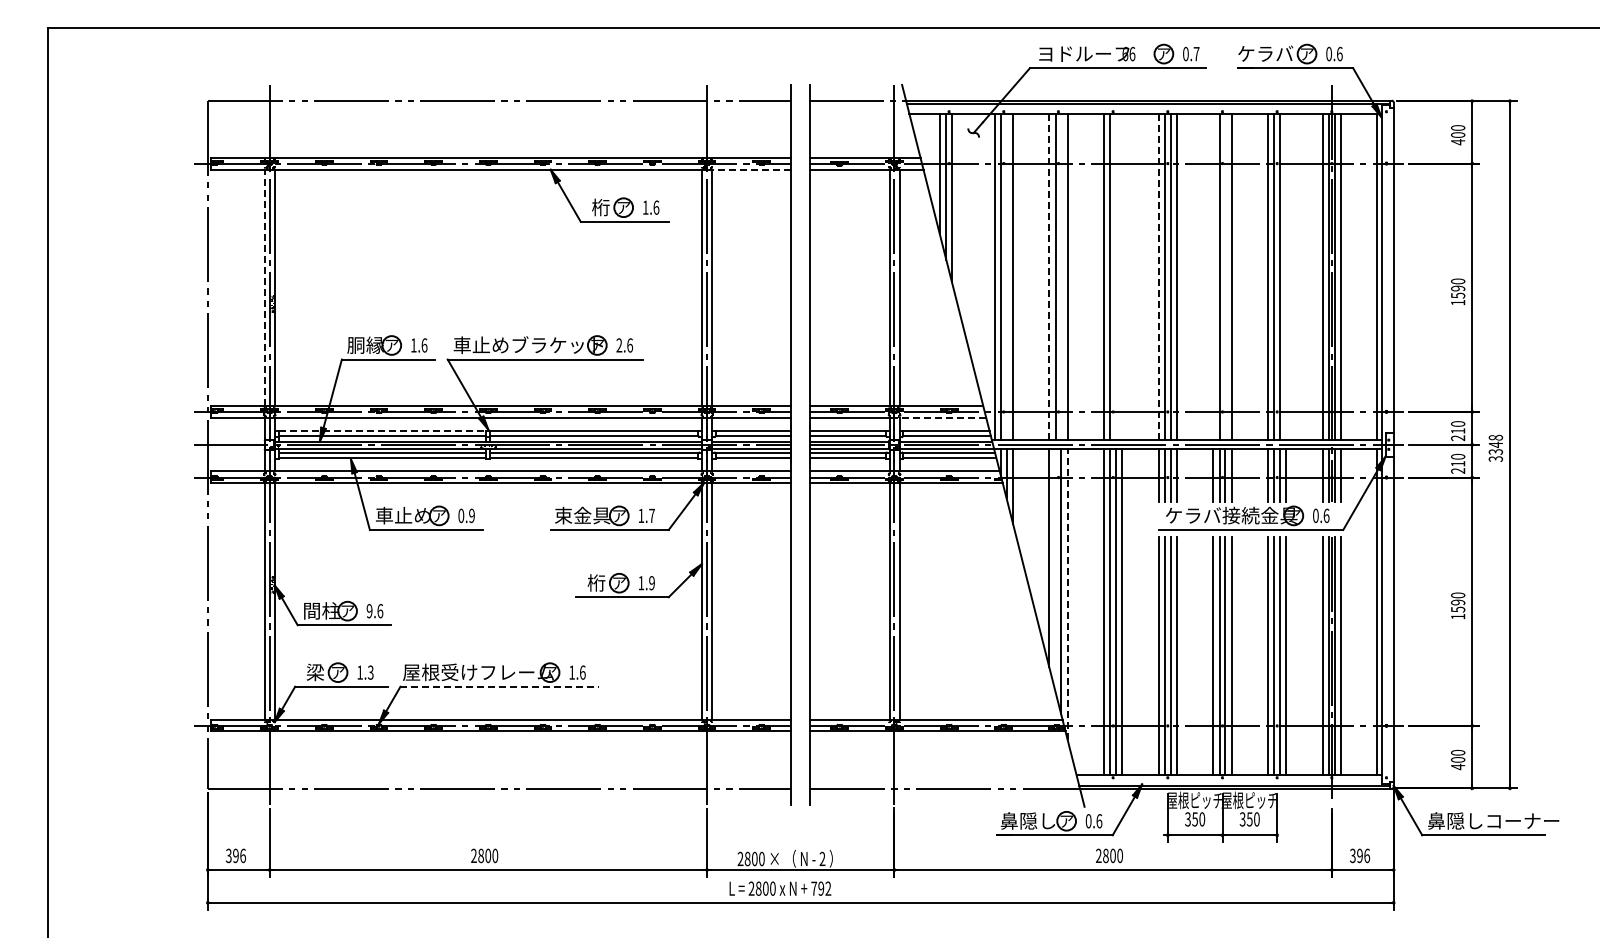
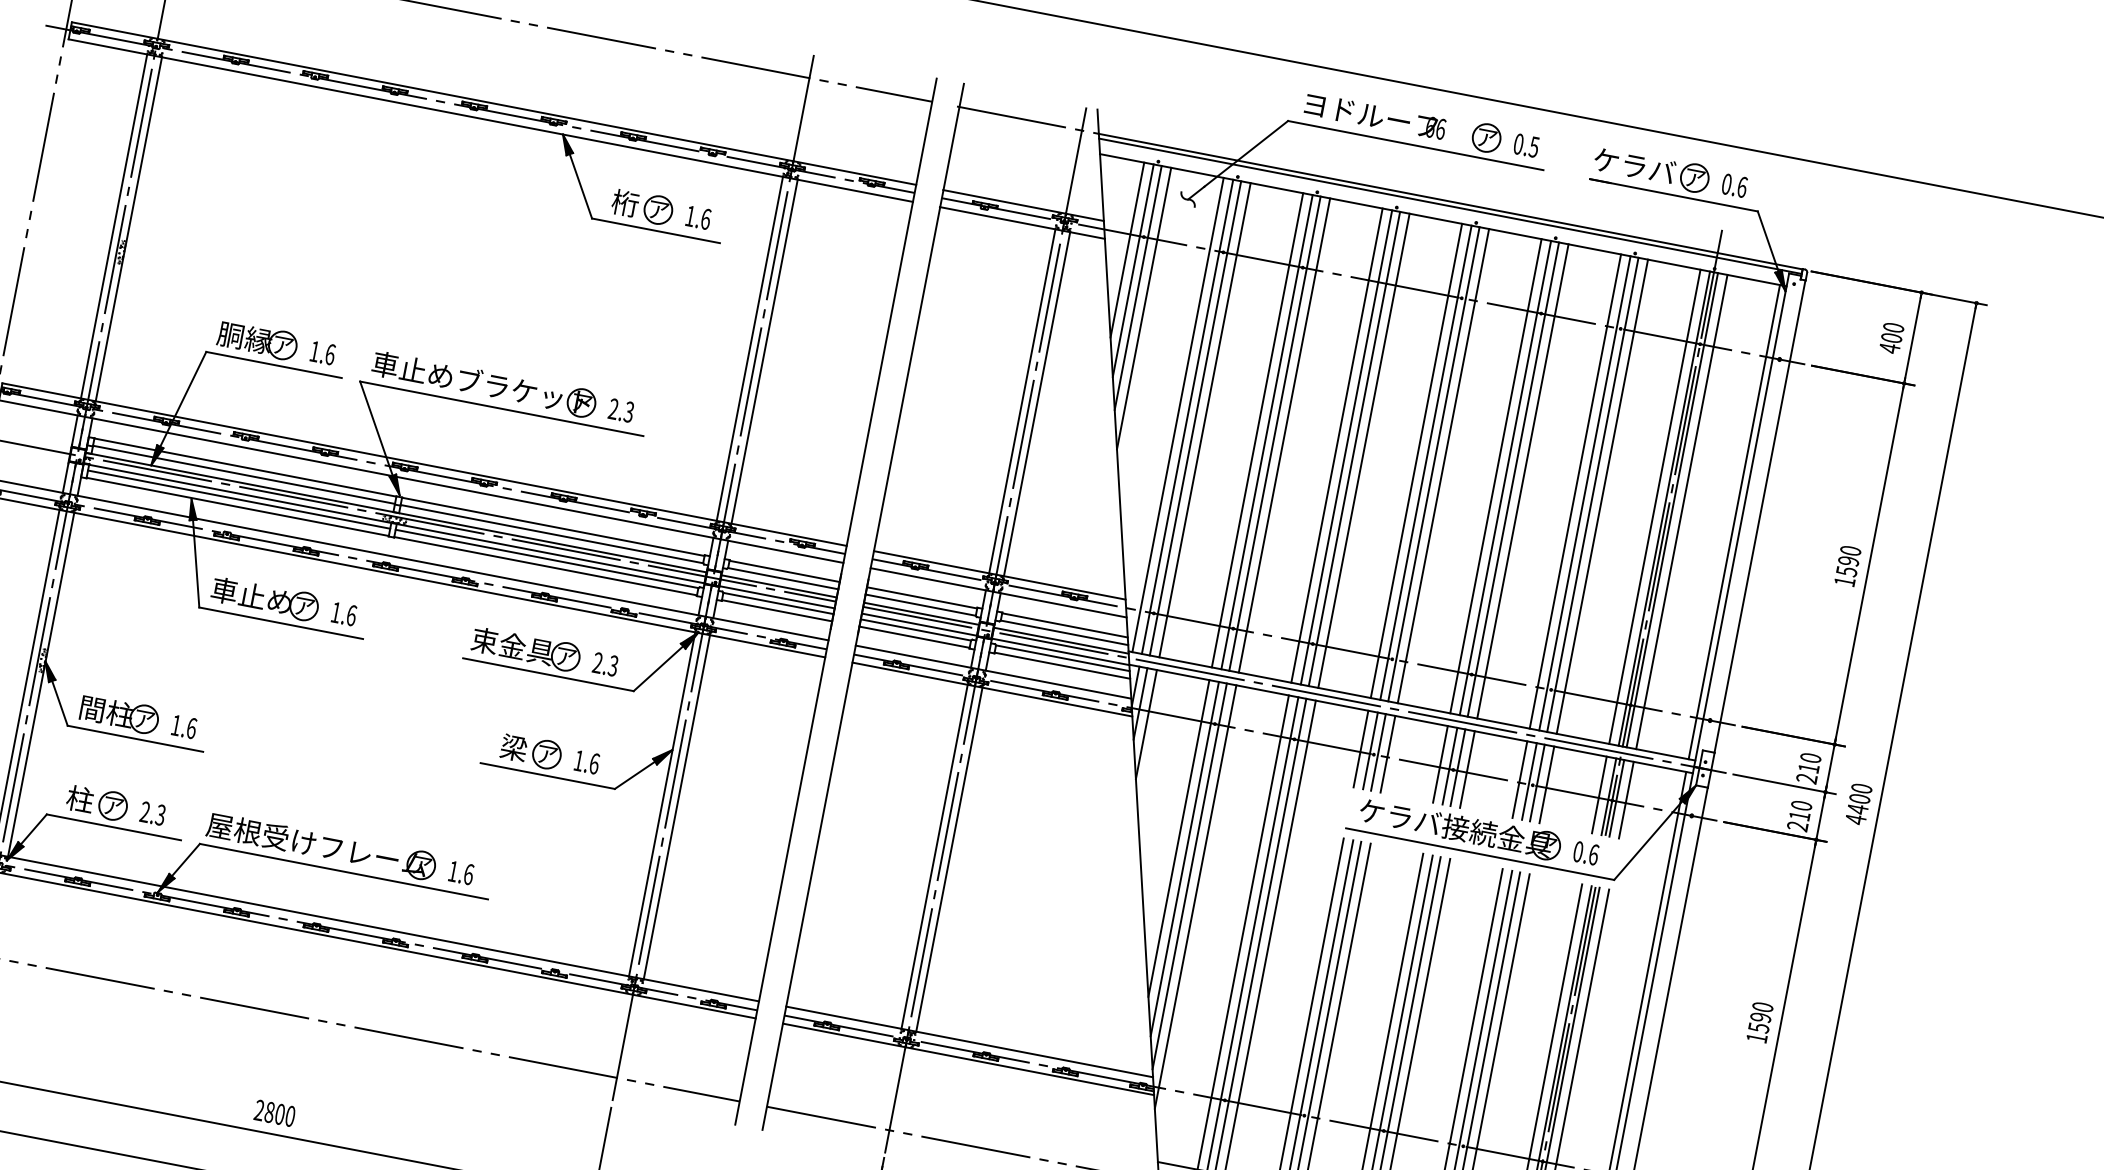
text: (1196, 54) -> (1533, 147), 0.7 -> 0.5
line: (748, 169) -> (850, 189), dashed -> solid
line: (958, 210) -> (1144, 307), added
line: (1006, 277) -> (1195, 418), added
line: (1049, 277) -> (1257, 430), dashed -> solid
line: (1061, 277) -> (1275, 434), added
line: (1115, 277) -> (1353, 449), added
line: (1122, 277) -> (1363, 451), added
line: (1158, 277) -> (1416, 461), dashed -> solid
line: (1213, 277) -> (1496, 476), added
line: (1225, 277) -> (1513, 480), added
line: (1286, 277) -> (1602, 497), added
line: (264, 287) -> (113, 225), dashed -> solid
text: (630, 345) -> (629, 412), 2.6 -> 2.3
line: (940, 418) -> (1059, 605), dashed -> solid
line: (382, 431) -> (245, 467), dashed -> solid
text: (1495, 448) -> (1858, 804), 3348 -> 4400
text: (466, 515) -> (343, 613), 0.9 -> 1.6
text: (646, 515) -> (605, 663), 1.7 -> 2.3
line: (1055, 570) -> (1184, 858), added
text: (596, 582) -> (514, 747), 桁 -> 梁
text: (651, 583) -> (593, 764), 1.9 -> 1.6
line: (1067, 594) -> (1195, 896), dashed -> solid
text: (369, 611) -> (175, 725), 9.6 -> 1.6
text: (315, 672) -> (80, 799), 梁 -> 柱
text: (359, 672) -> (144, 811), 1.3 -> 2.3
line: (500, 686) -> (345, 871), dashed -> solid

